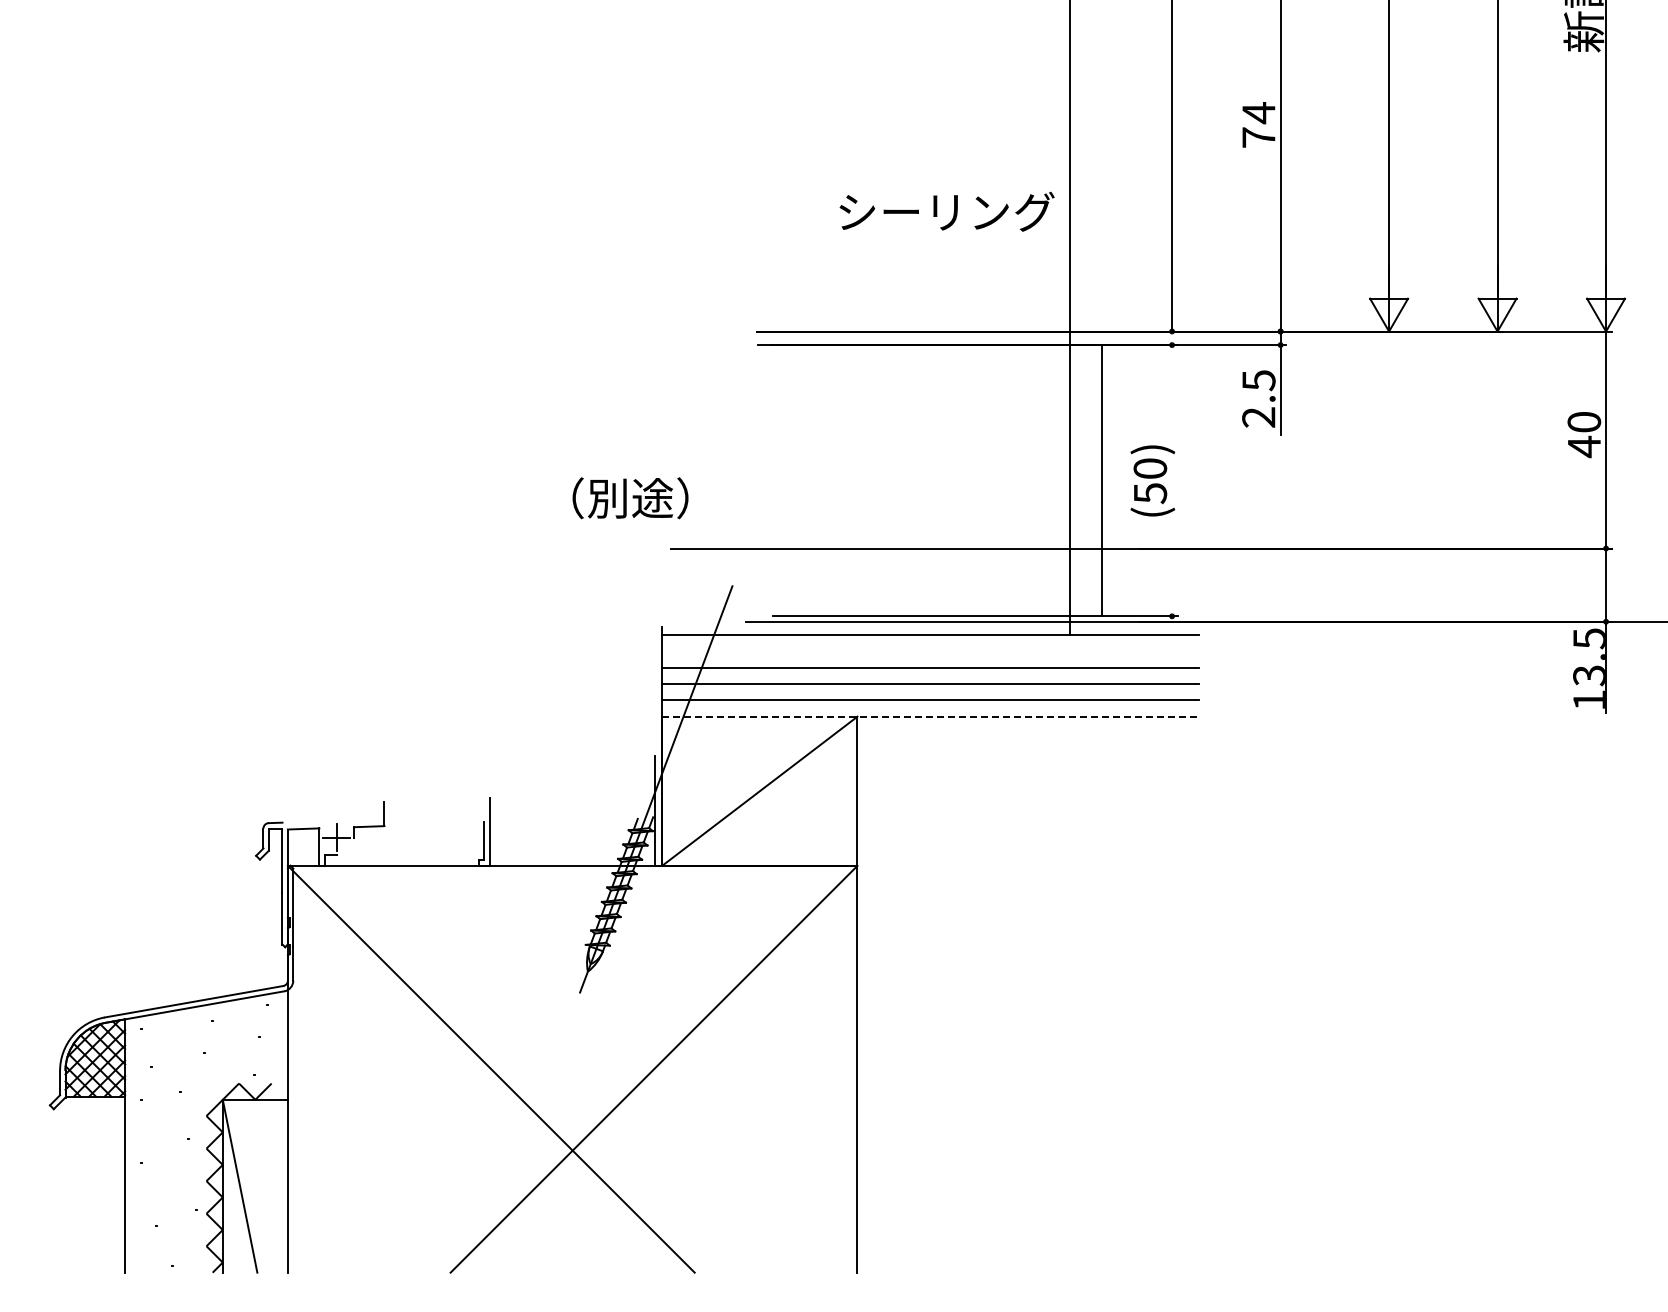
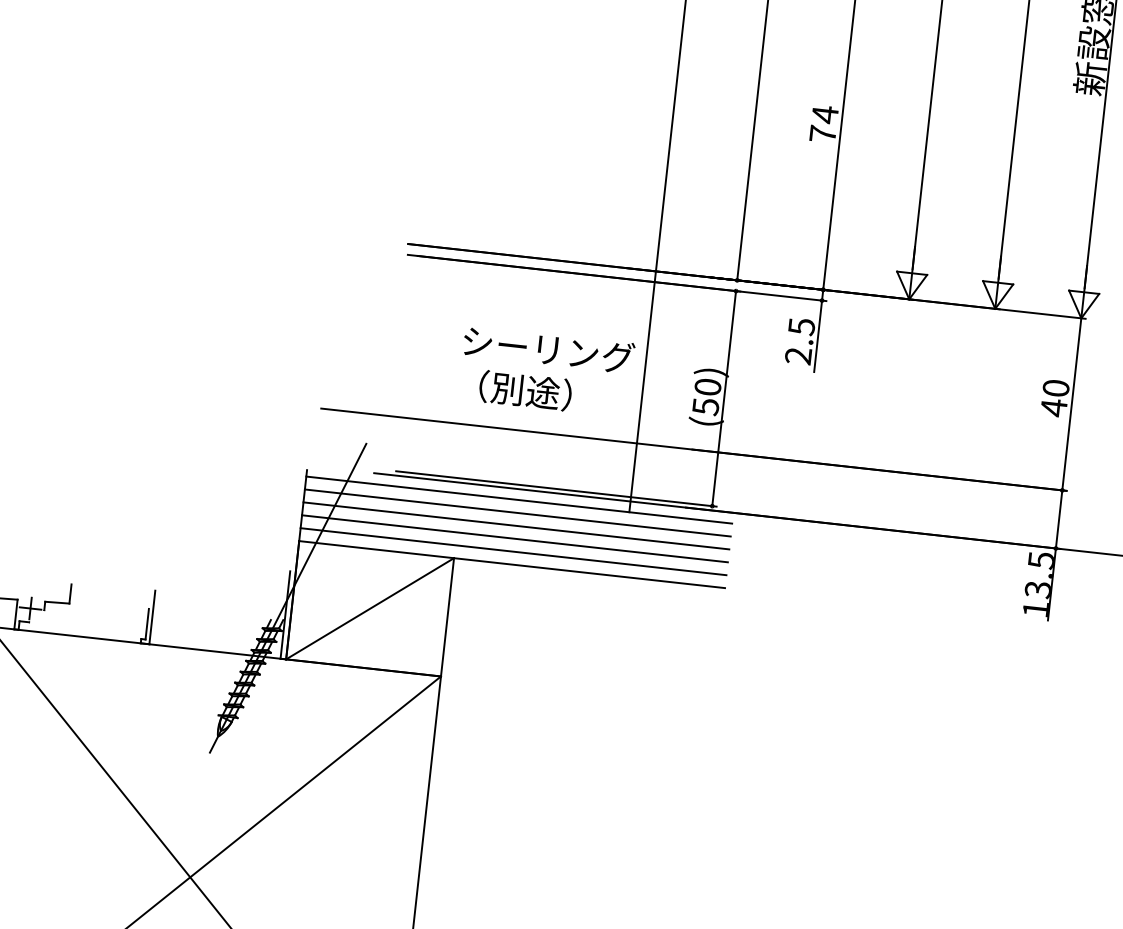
text: (946, 211) -> (548, 349), moved
line: (1102, 480) -> (724, 398), moved
text: (630, 498) -> (525, 390), moved
line: (930, 651) -> (517, 512), added
line: (930, 716) -> (511, 564), dashed -> solid

